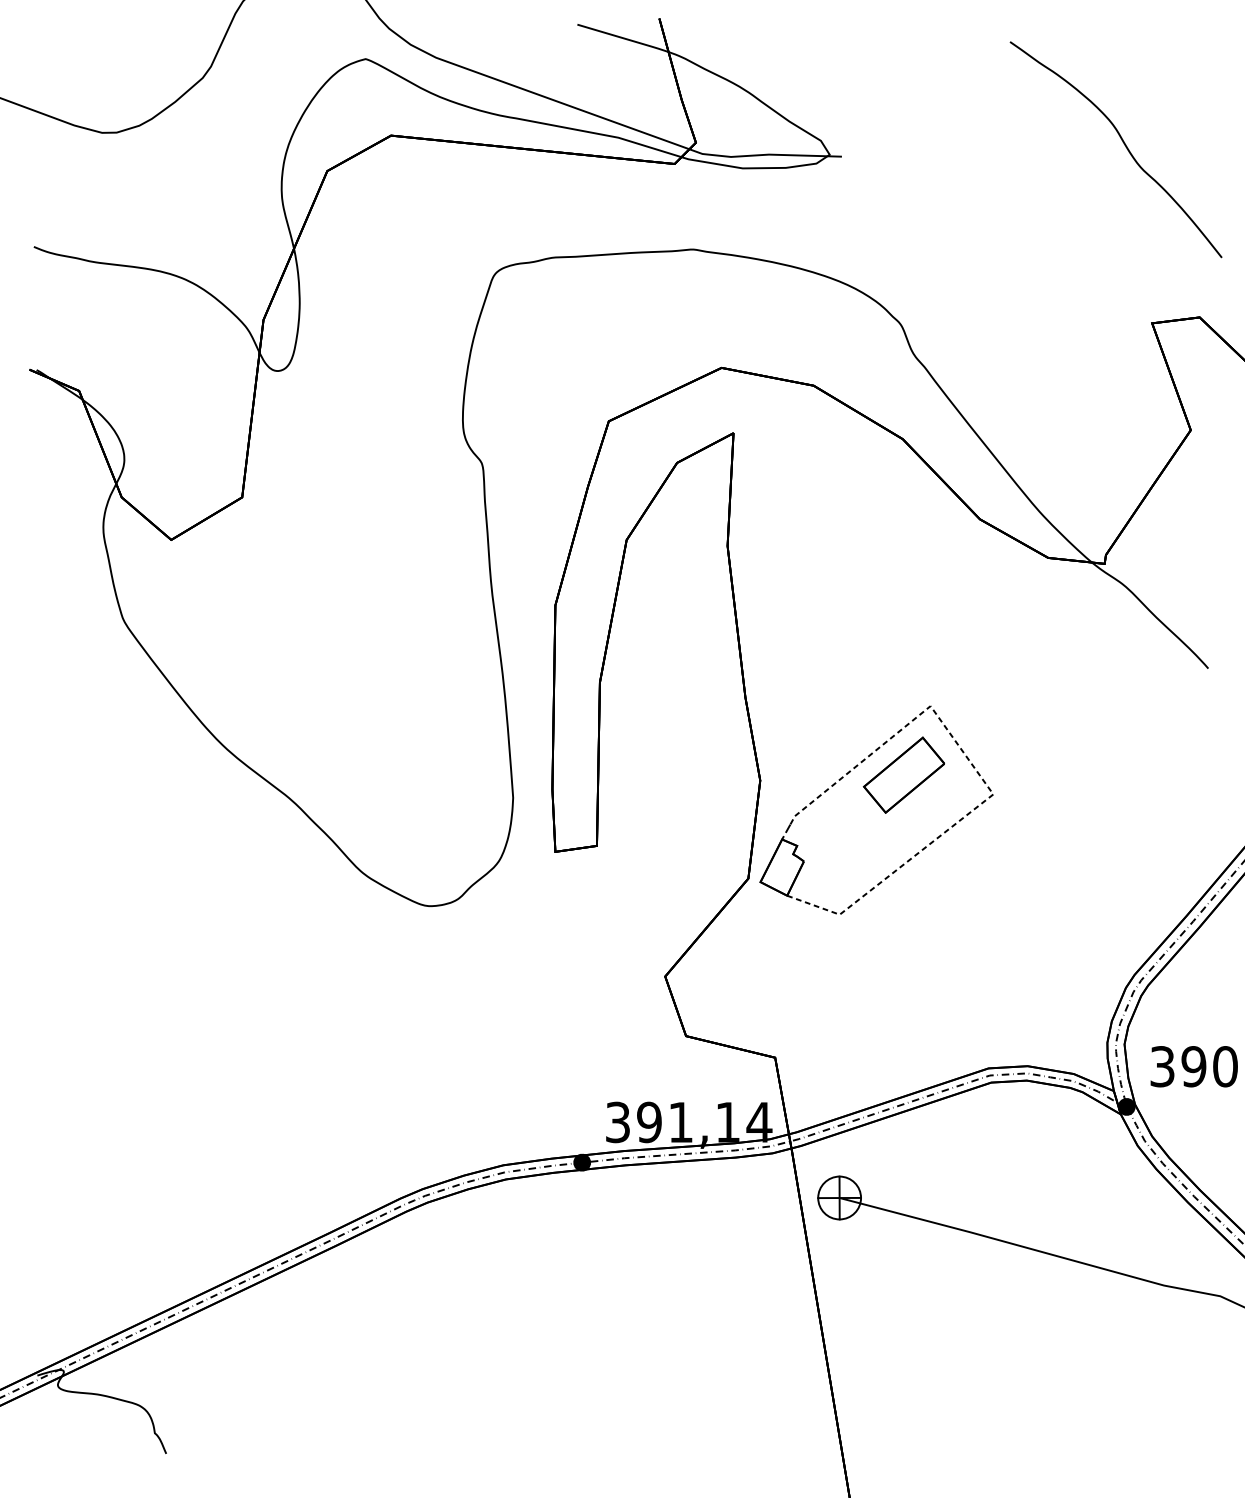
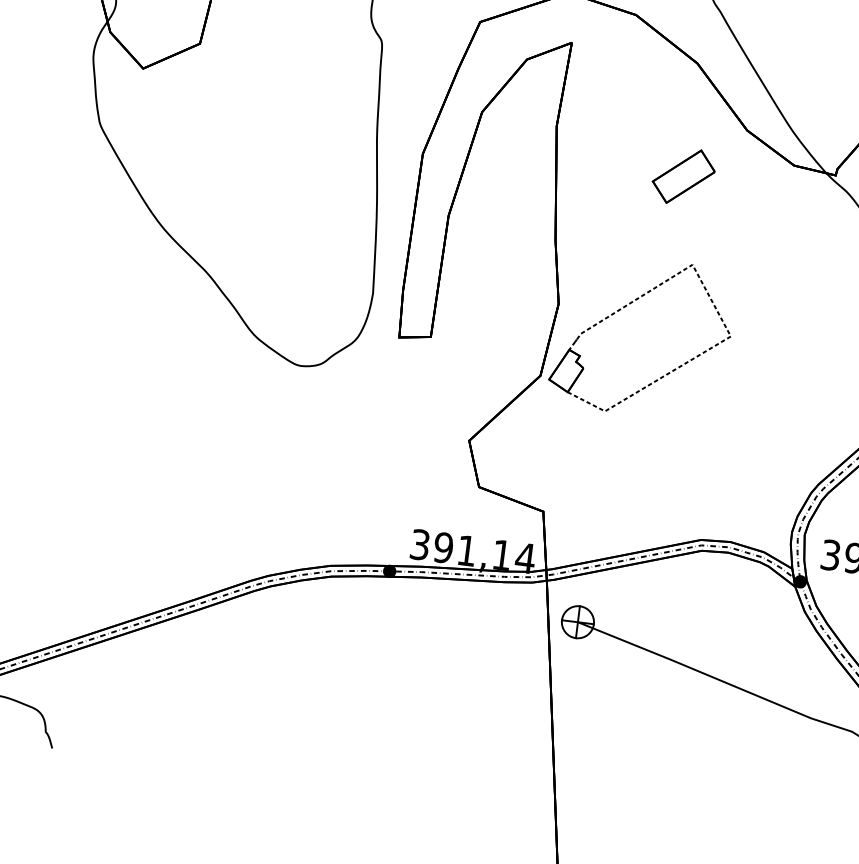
part: (903, 774) -> (683, 176), moved

